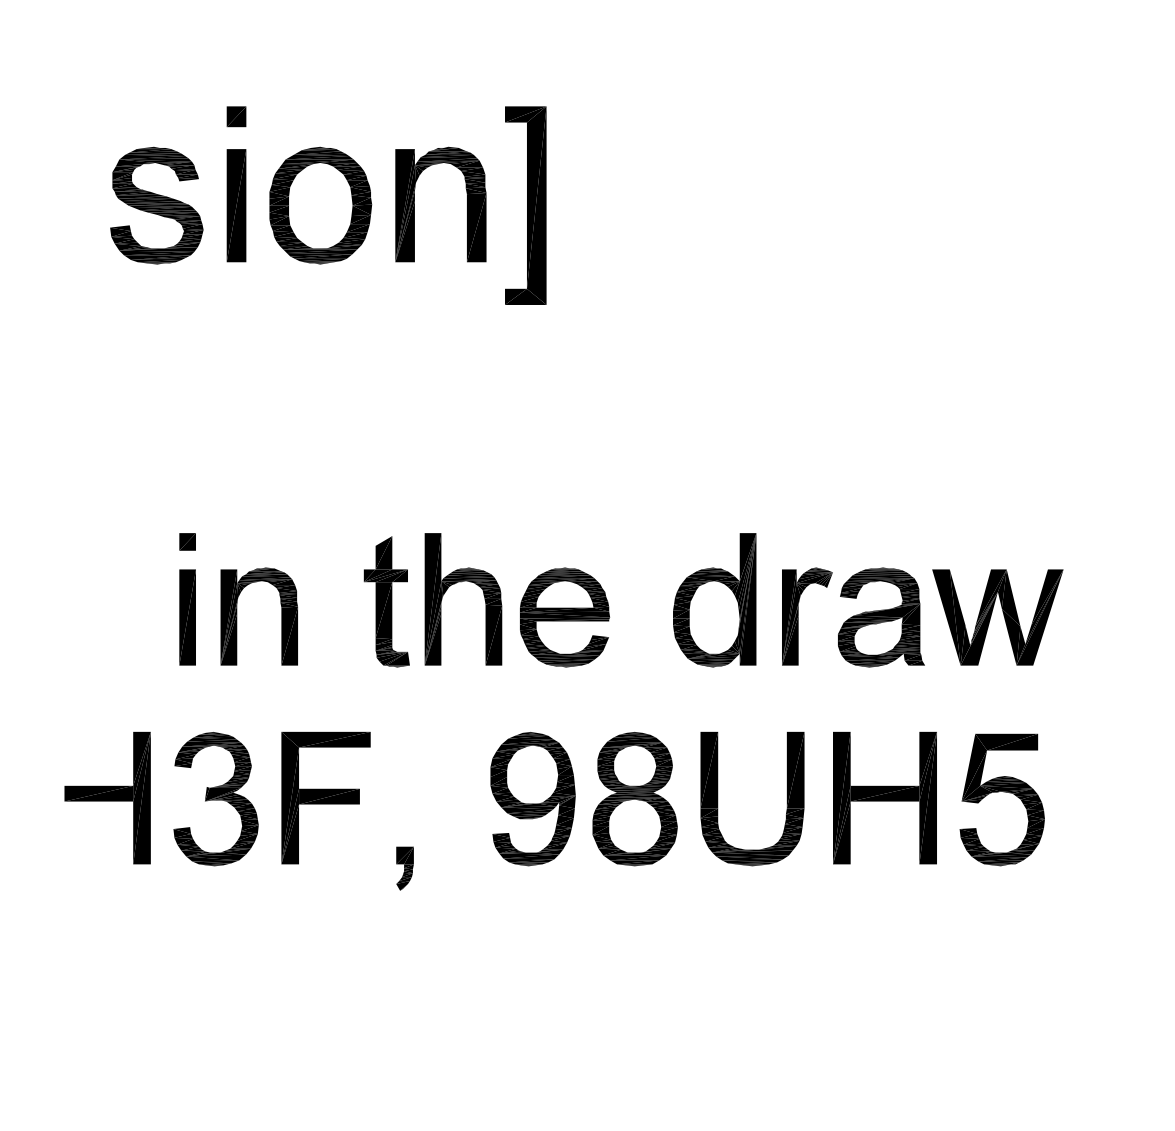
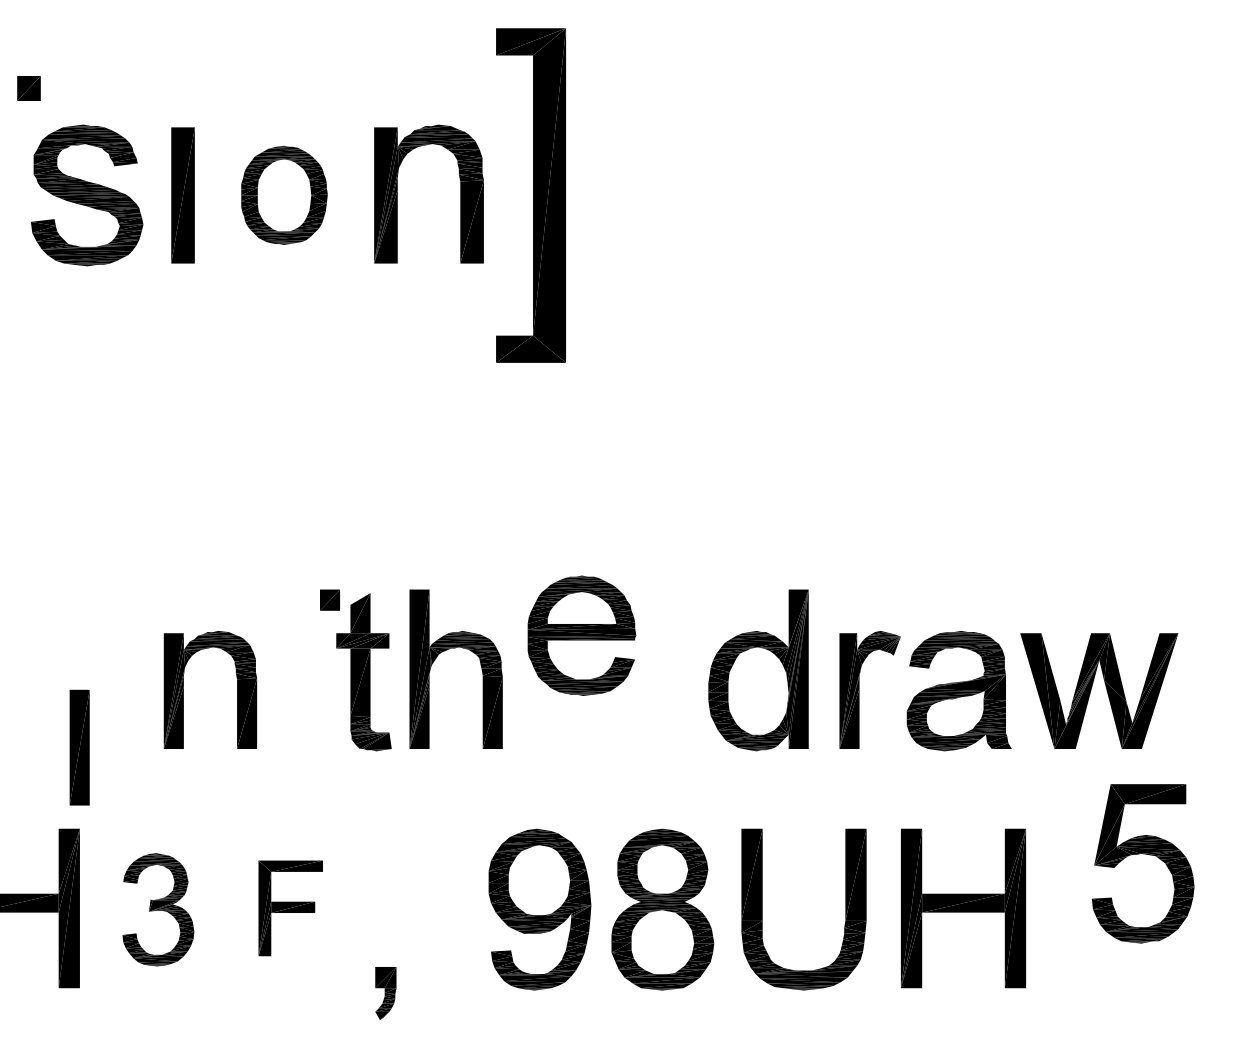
part: (236, 116) -> (28, 88), moved
part: (320, 205) -> (284, 195), size x0.7
part: (525, 205) -> (530, 195), size x1.4
part: (187, 541) -> (329, 599), moved
part: (187, 617) -> (79, 747), moved
part: (565, 617) -> (582, 635), moved
part: (1003, 792) -> (1144, 854), moved
part: (325, 797) -> (290, 907), size x0.6
part: (215, 799) -> (157, 910), size x0.7

